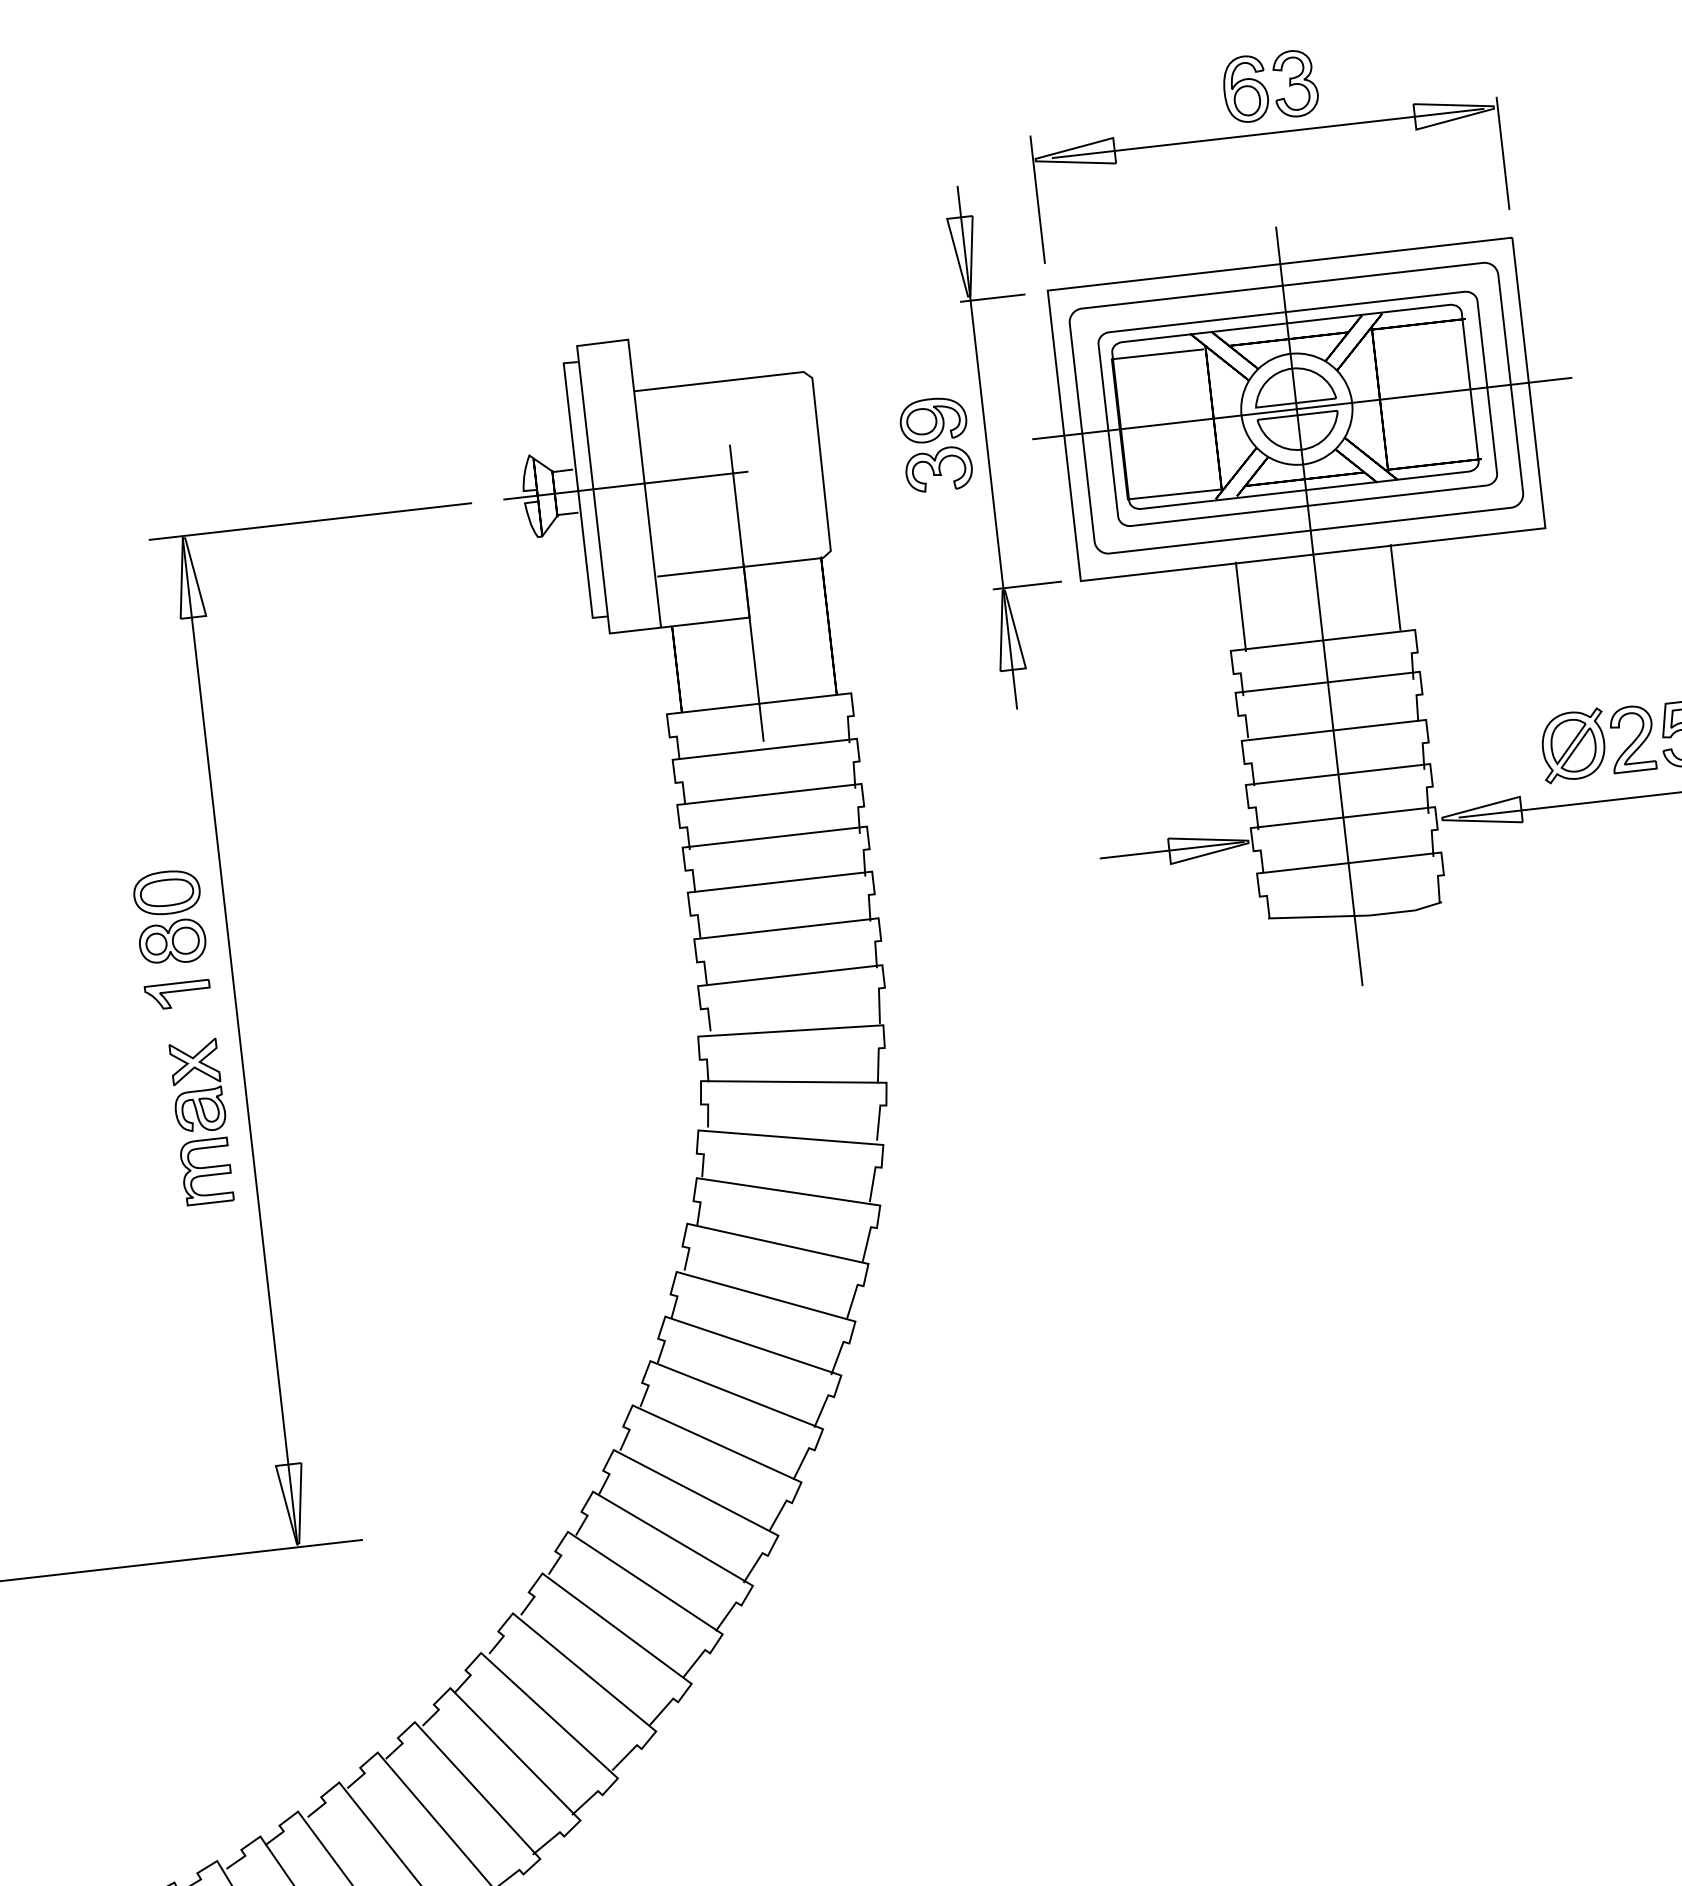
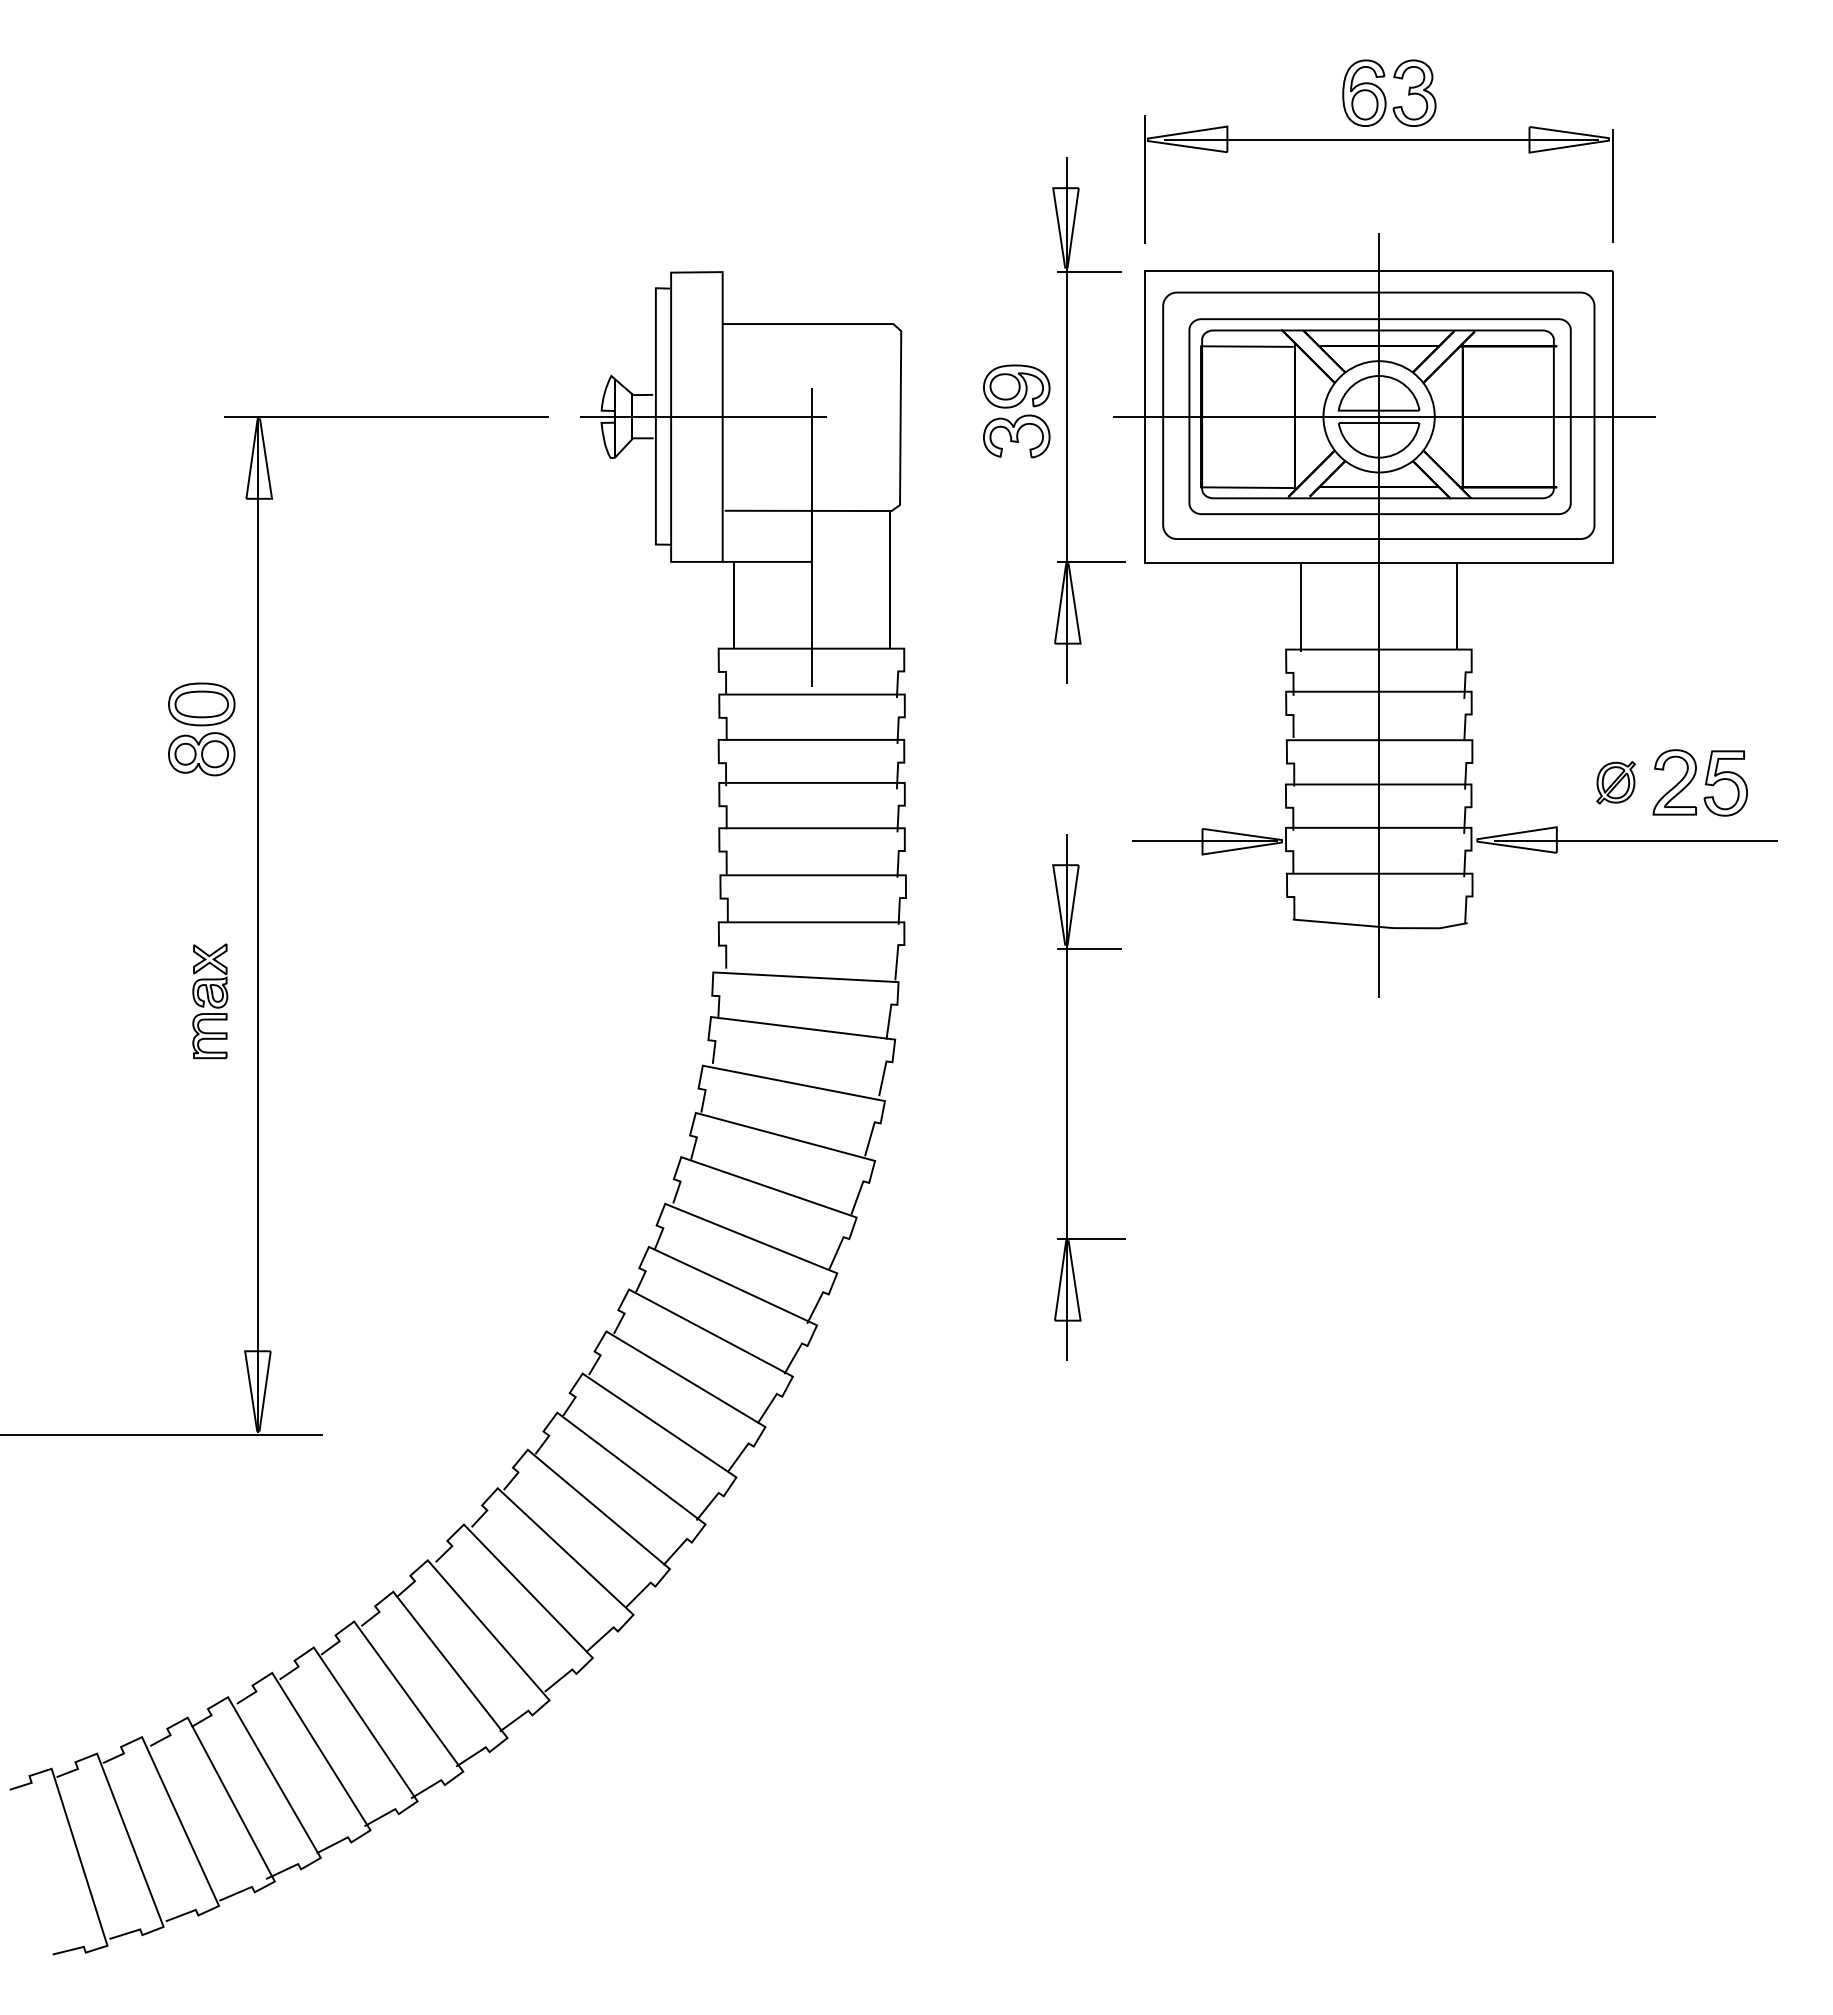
part: (1573, 745) -> (1615, 782), size x0.6
part: (169, 917) -> (201, 729), moved
part: (178, 995) -> (201, 872), removed
part: (1064, 1120) -> (1067, 1097), added
part: (201, 1122) -> (210, 1001), size x0.7

